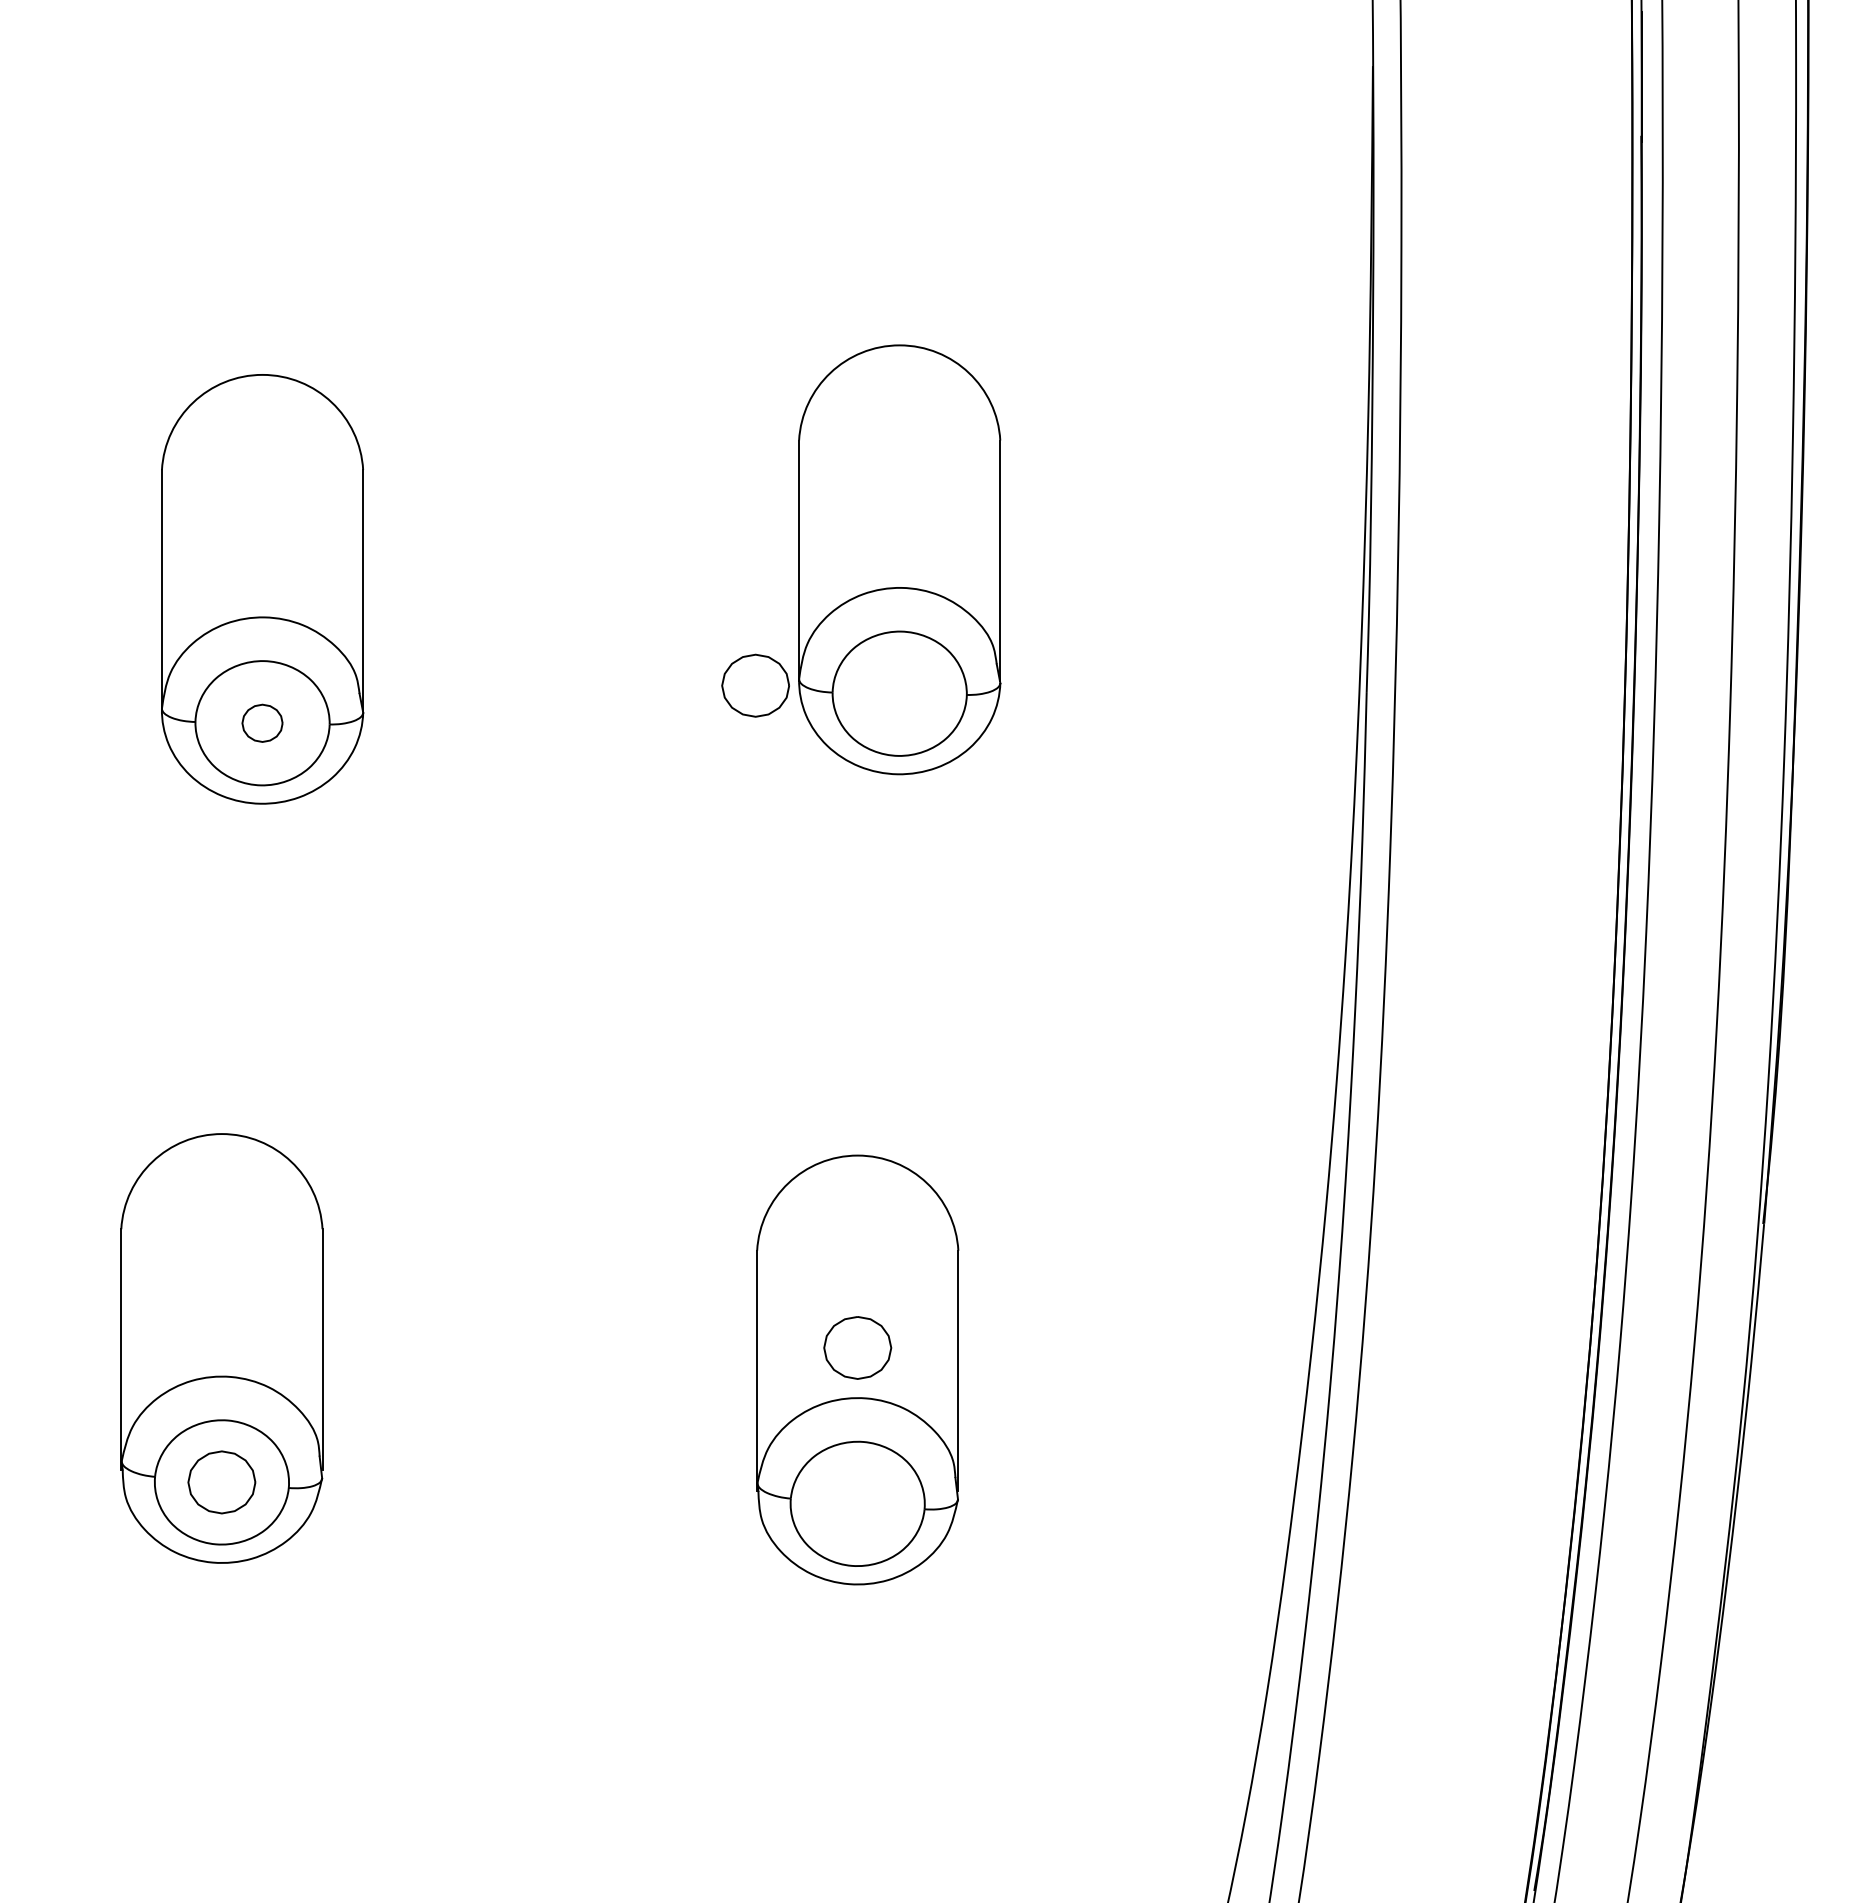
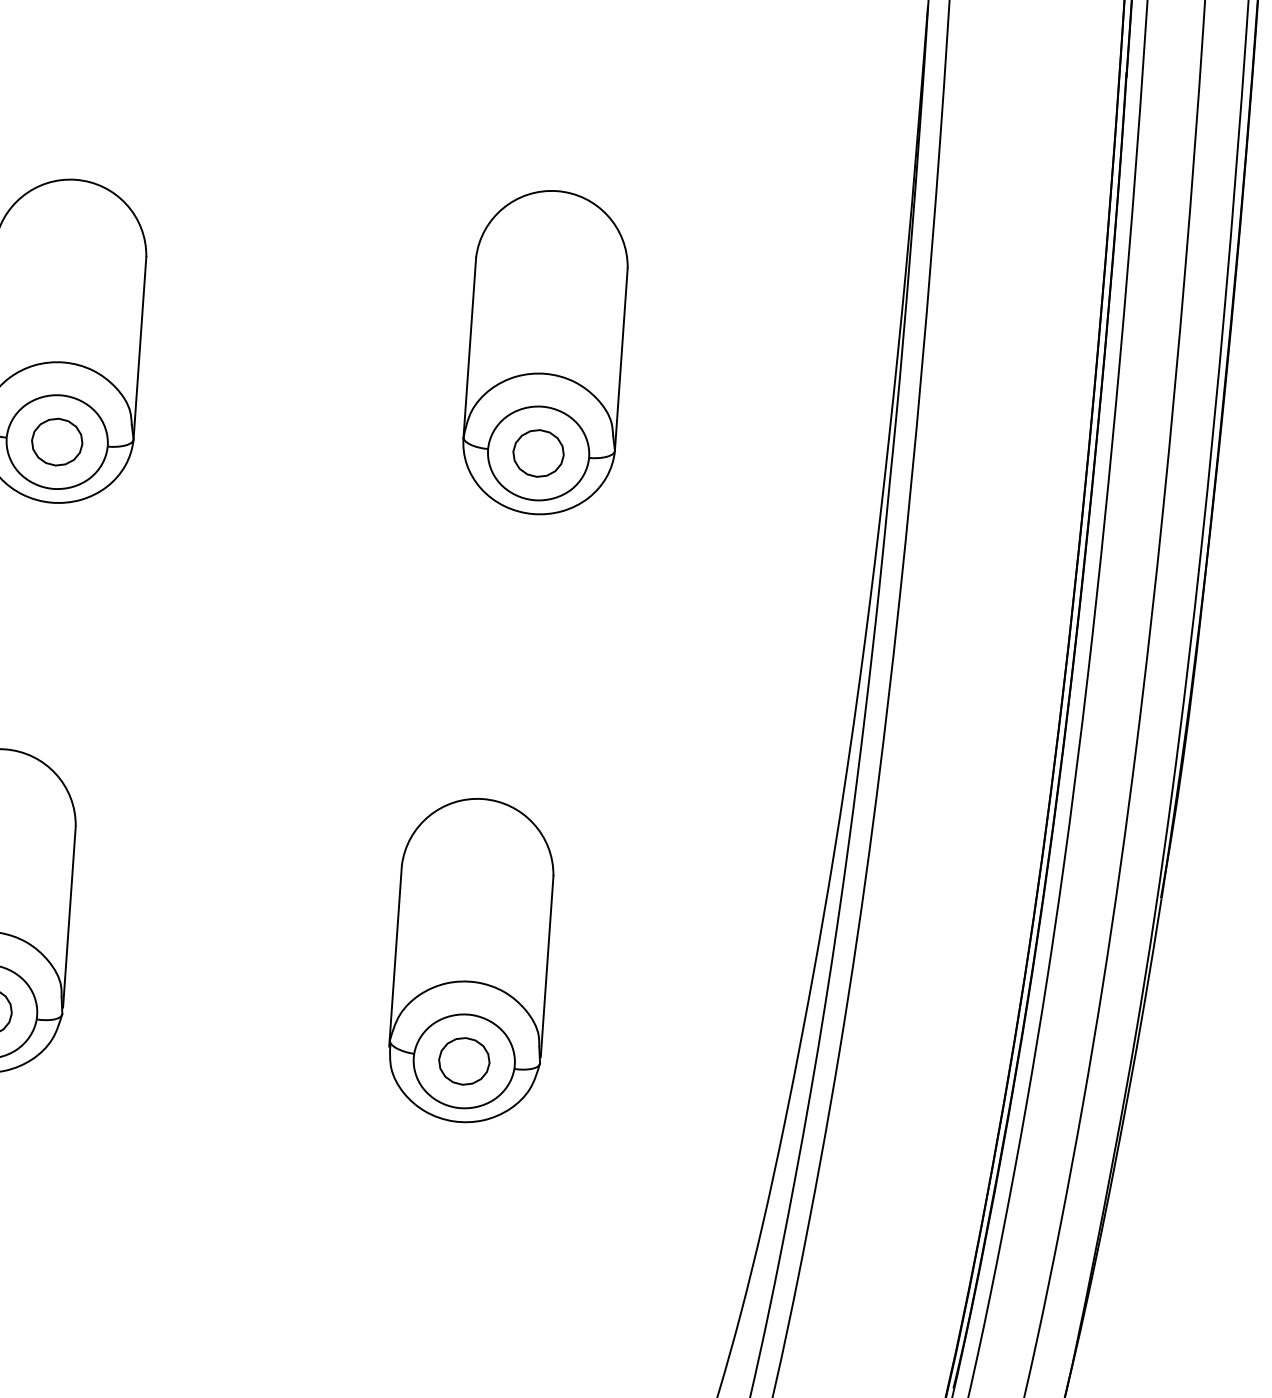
part: (755, 685) -> (538, 453), moved
part: (262, 723) -> (57, 442), size x1.67
part: (857, 1347) -> (464, 1061), moved

